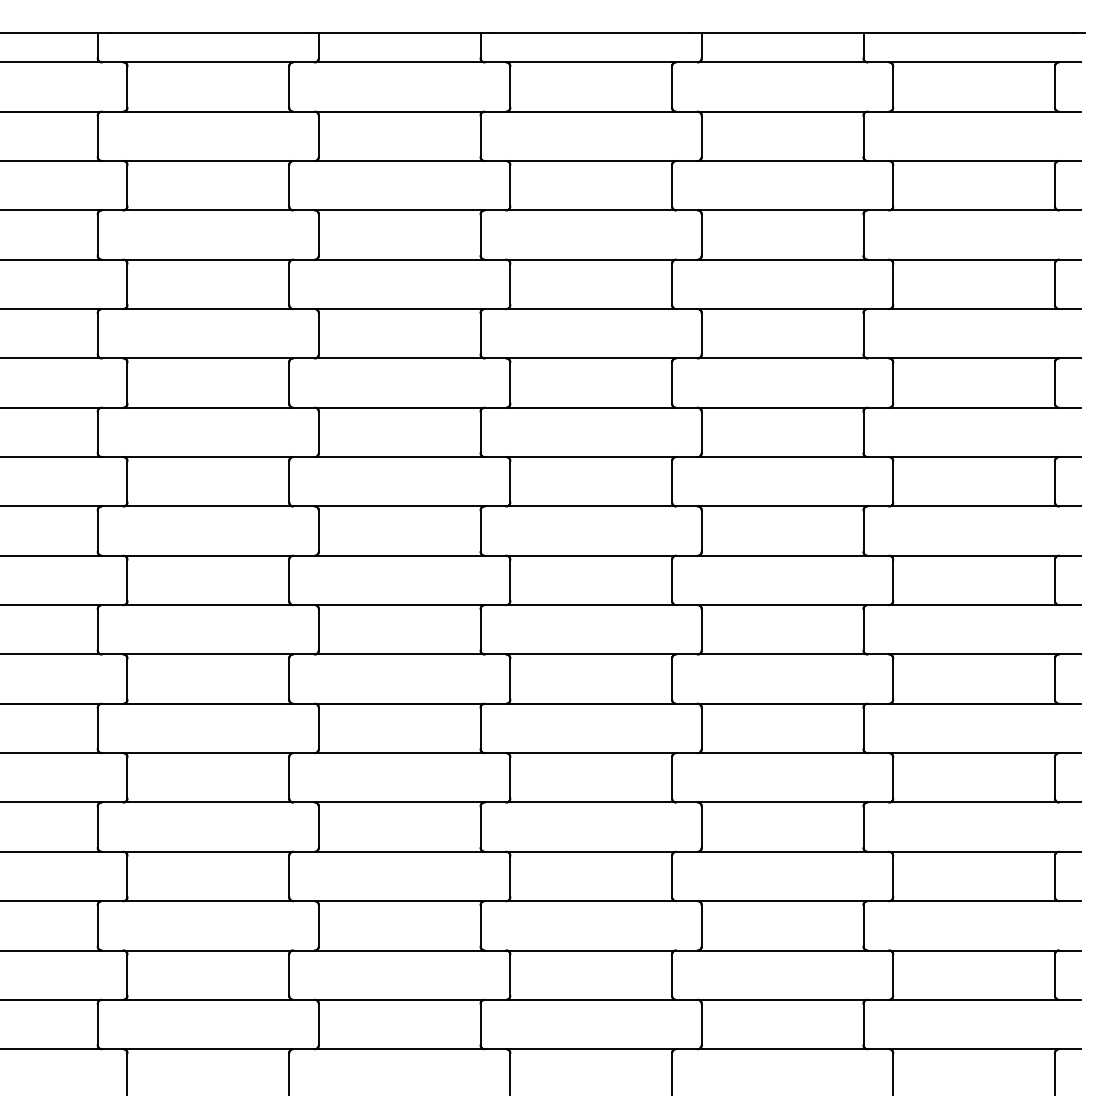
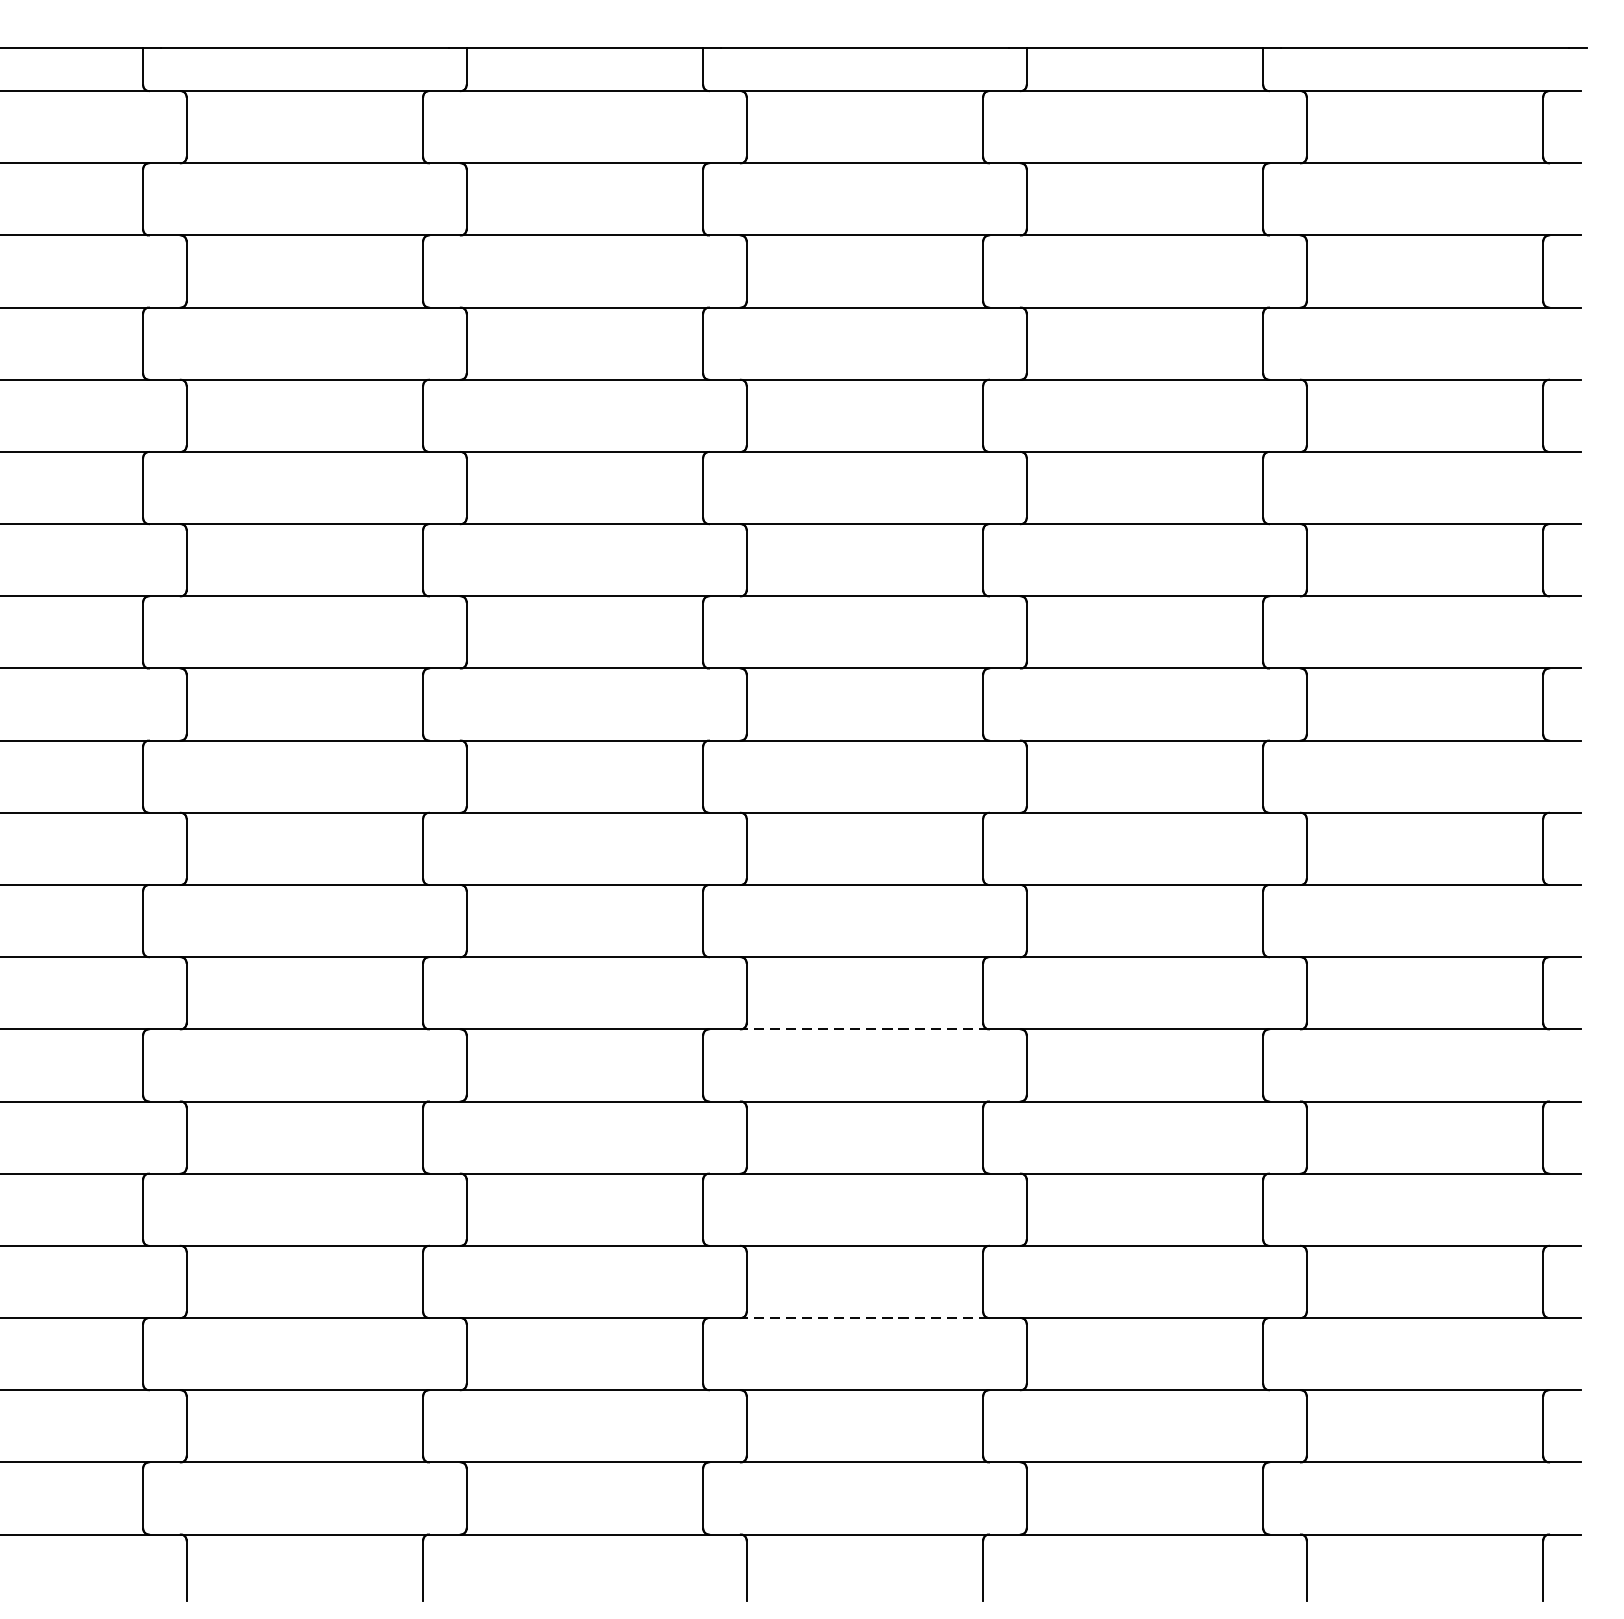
line: (591, 703) -> (865, 1028), solid -> dashed
line: (591, 901) -> (865, 1318), solid -> dashed

